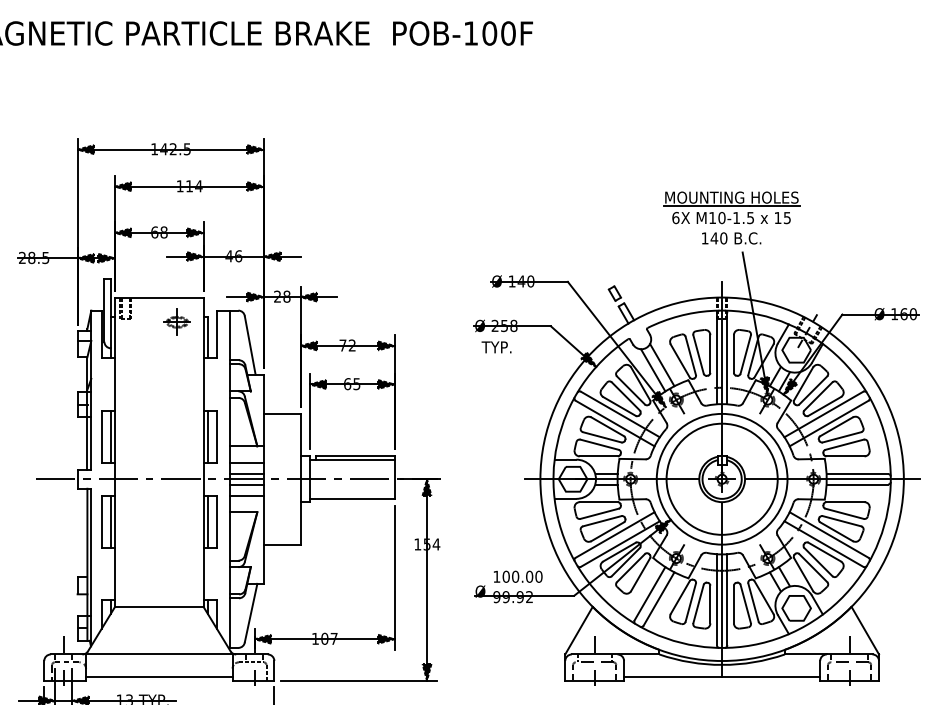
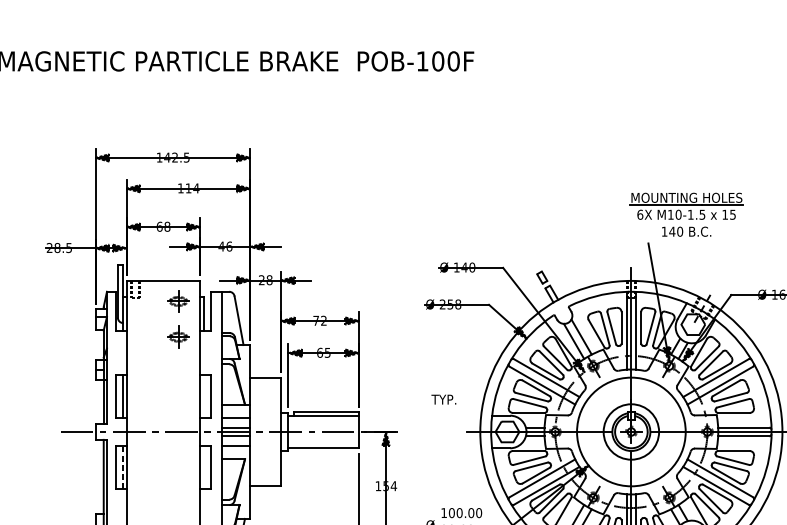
part: (731, 217) -> (686, 214), moved
text: (496, 347) -> (443, 399), moved
part: (176, 364) -> (177, 336), added
line: (207, 436) -> (203, 396), removed
circle: (721, 478) -> (630, 431), size x0.6
line: (110, 521) -> (122, 467), solid -> dashed
line: (207, 521) -> (203, 467), removed

